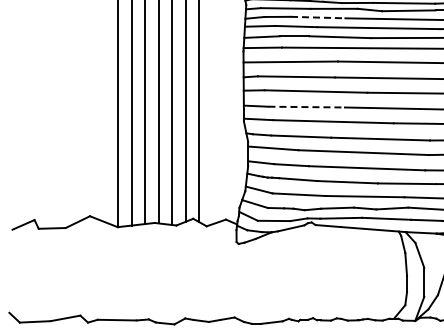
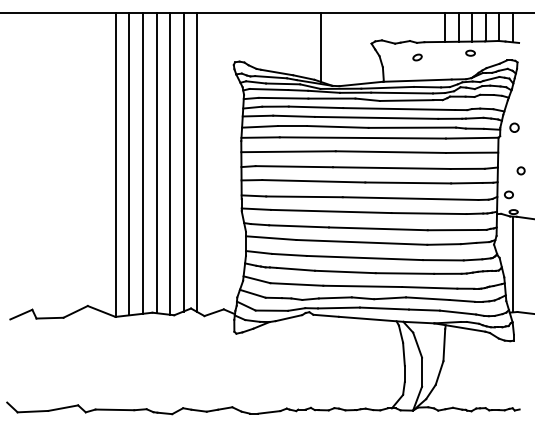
line: (318, 17) -> (316, 107), dashed -> solid
line: (306, 106) -> (304, 196), dashed -> solid

